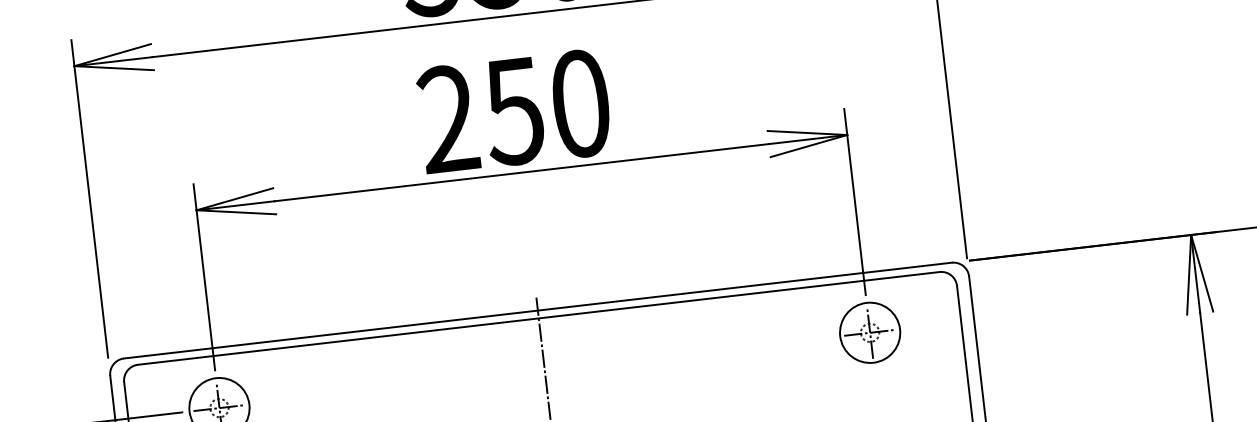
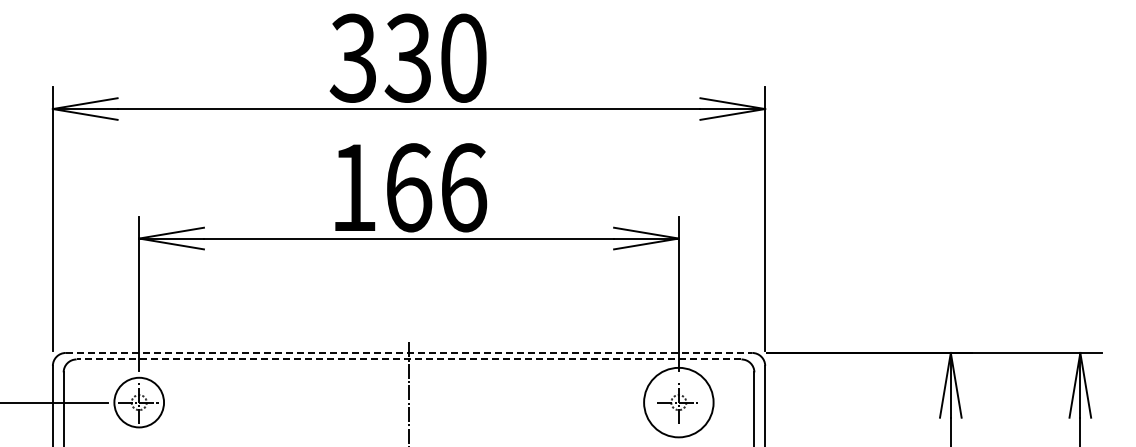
text: (514, 111) -> (408, 187), 250 -> 166
line: (538, 309) -> (409, 352), solid -> dashed
line: (538, 318) -> (408, 359), solid -> dashed
circle: (869, 332) -> (678, 402), size x1.4

